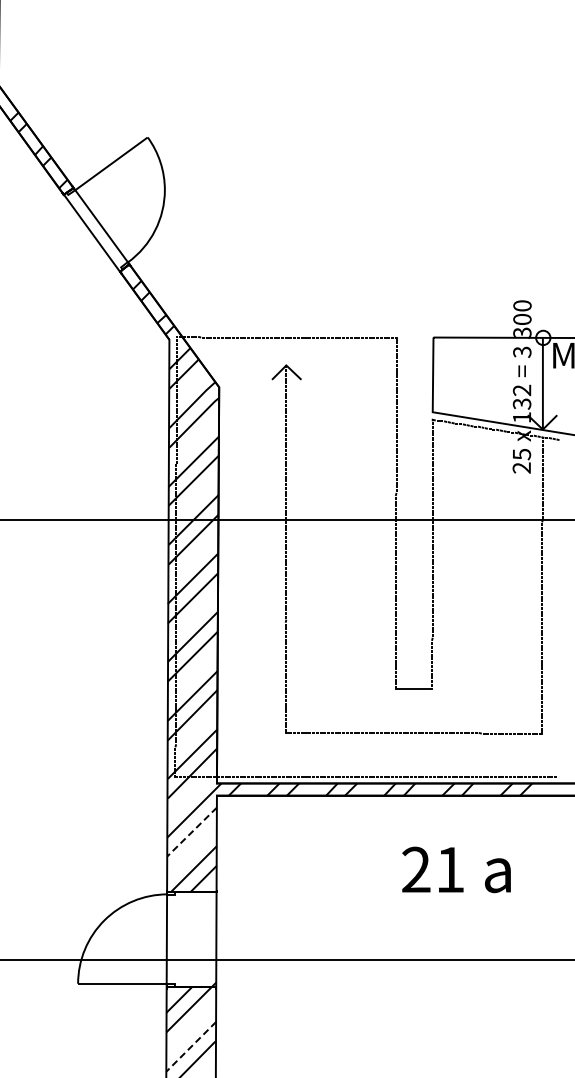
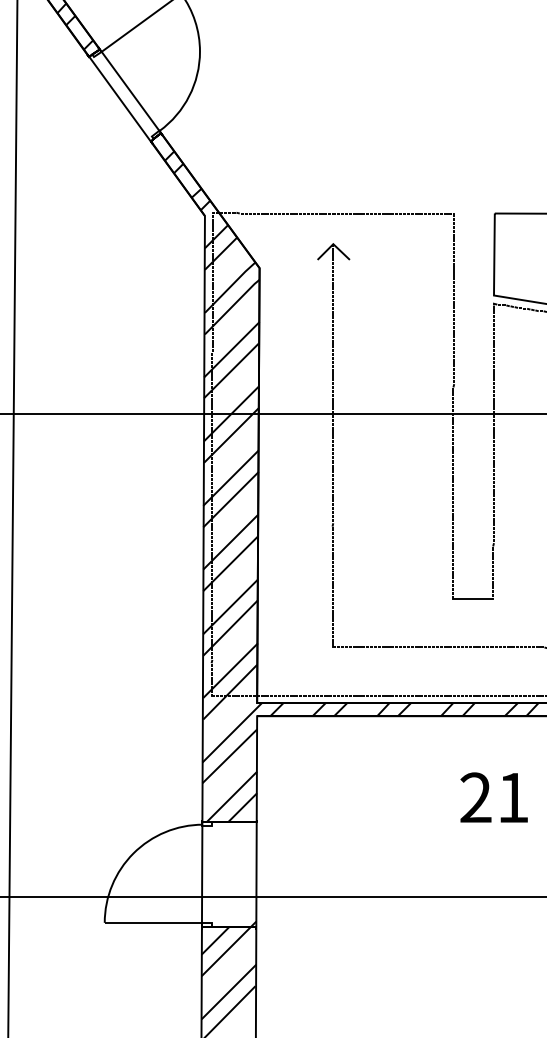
line: (192, 832) -> (230, 756), dashed -> solid
line: (190, 1047) -> (228, 992), dashed -> solid

